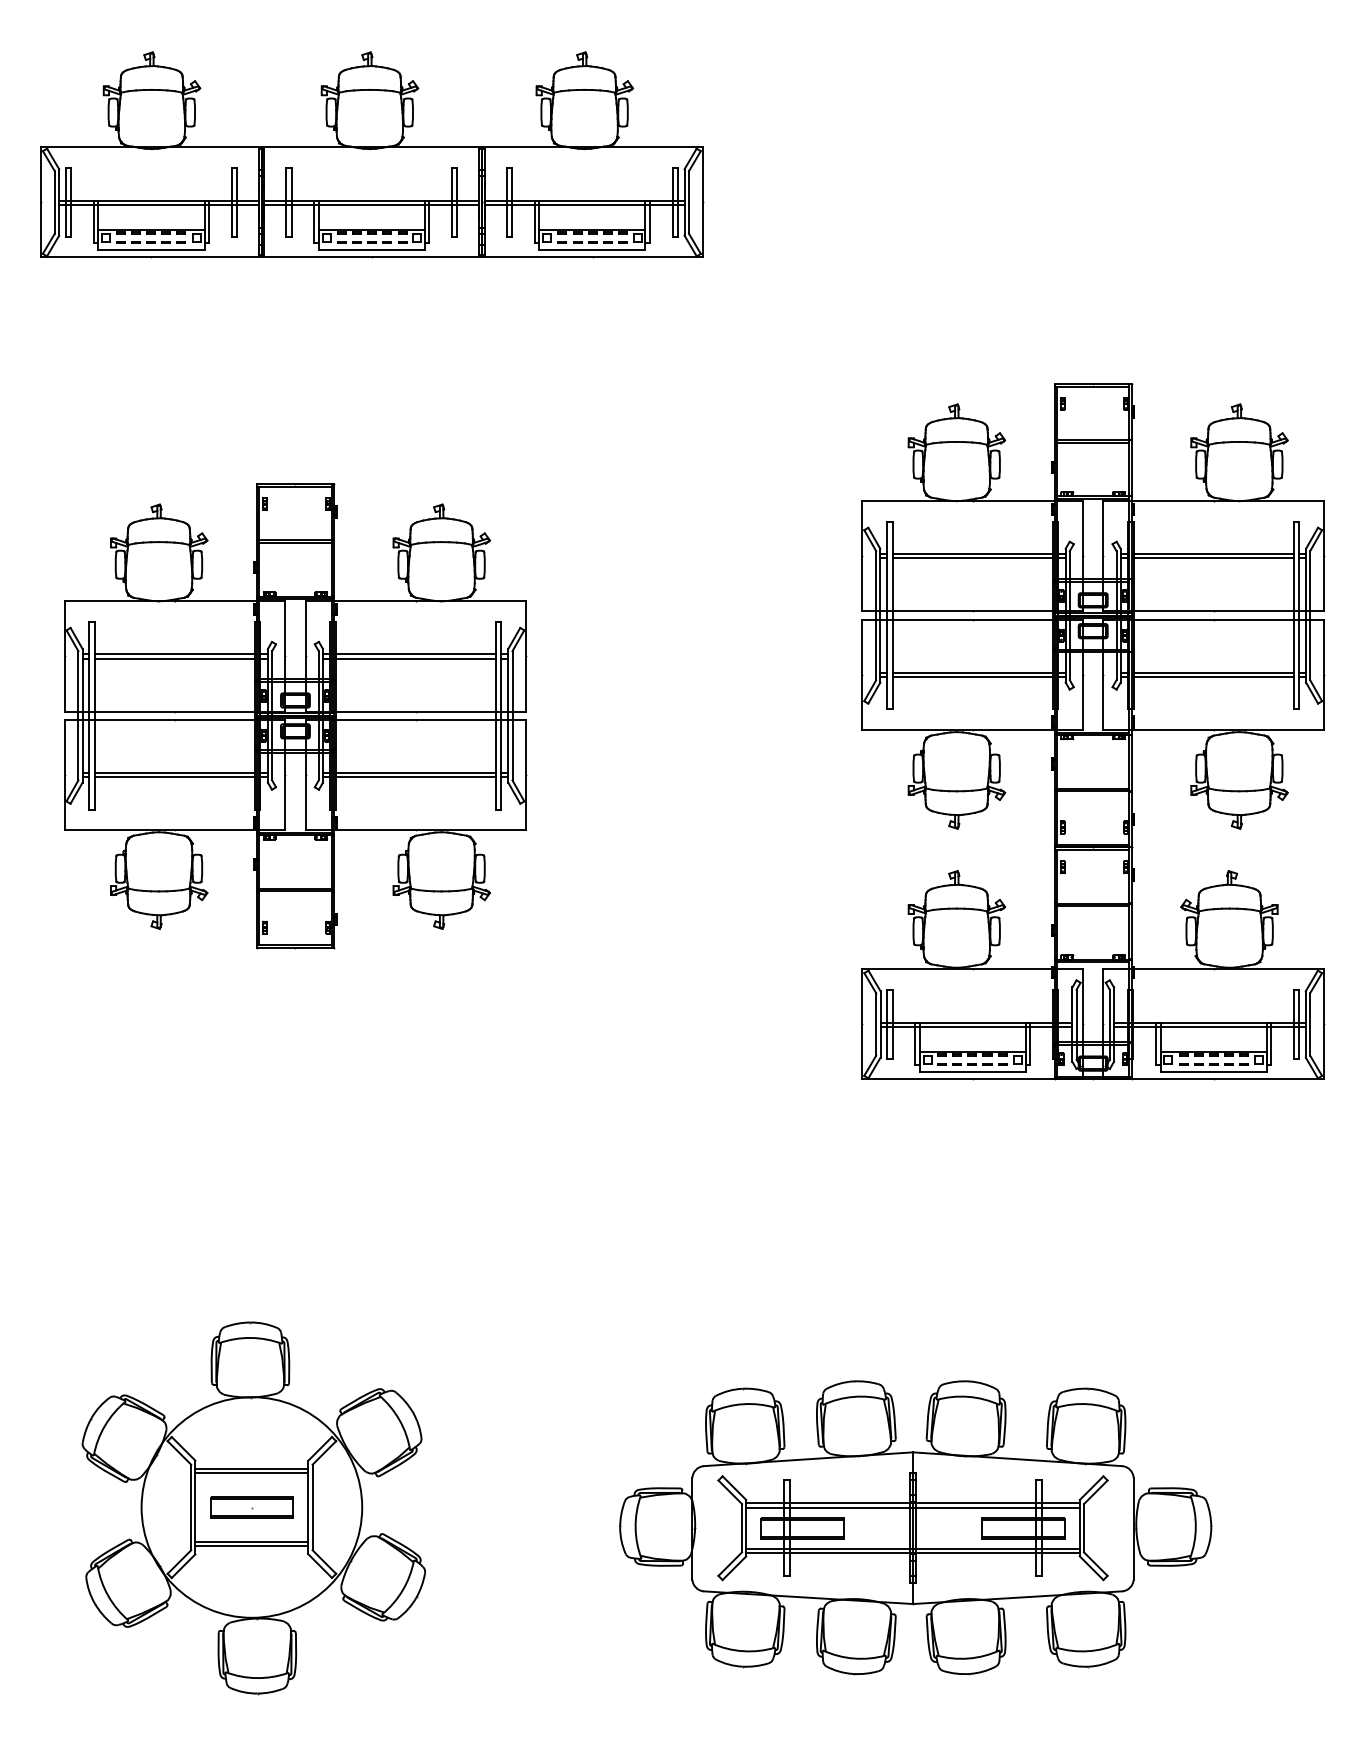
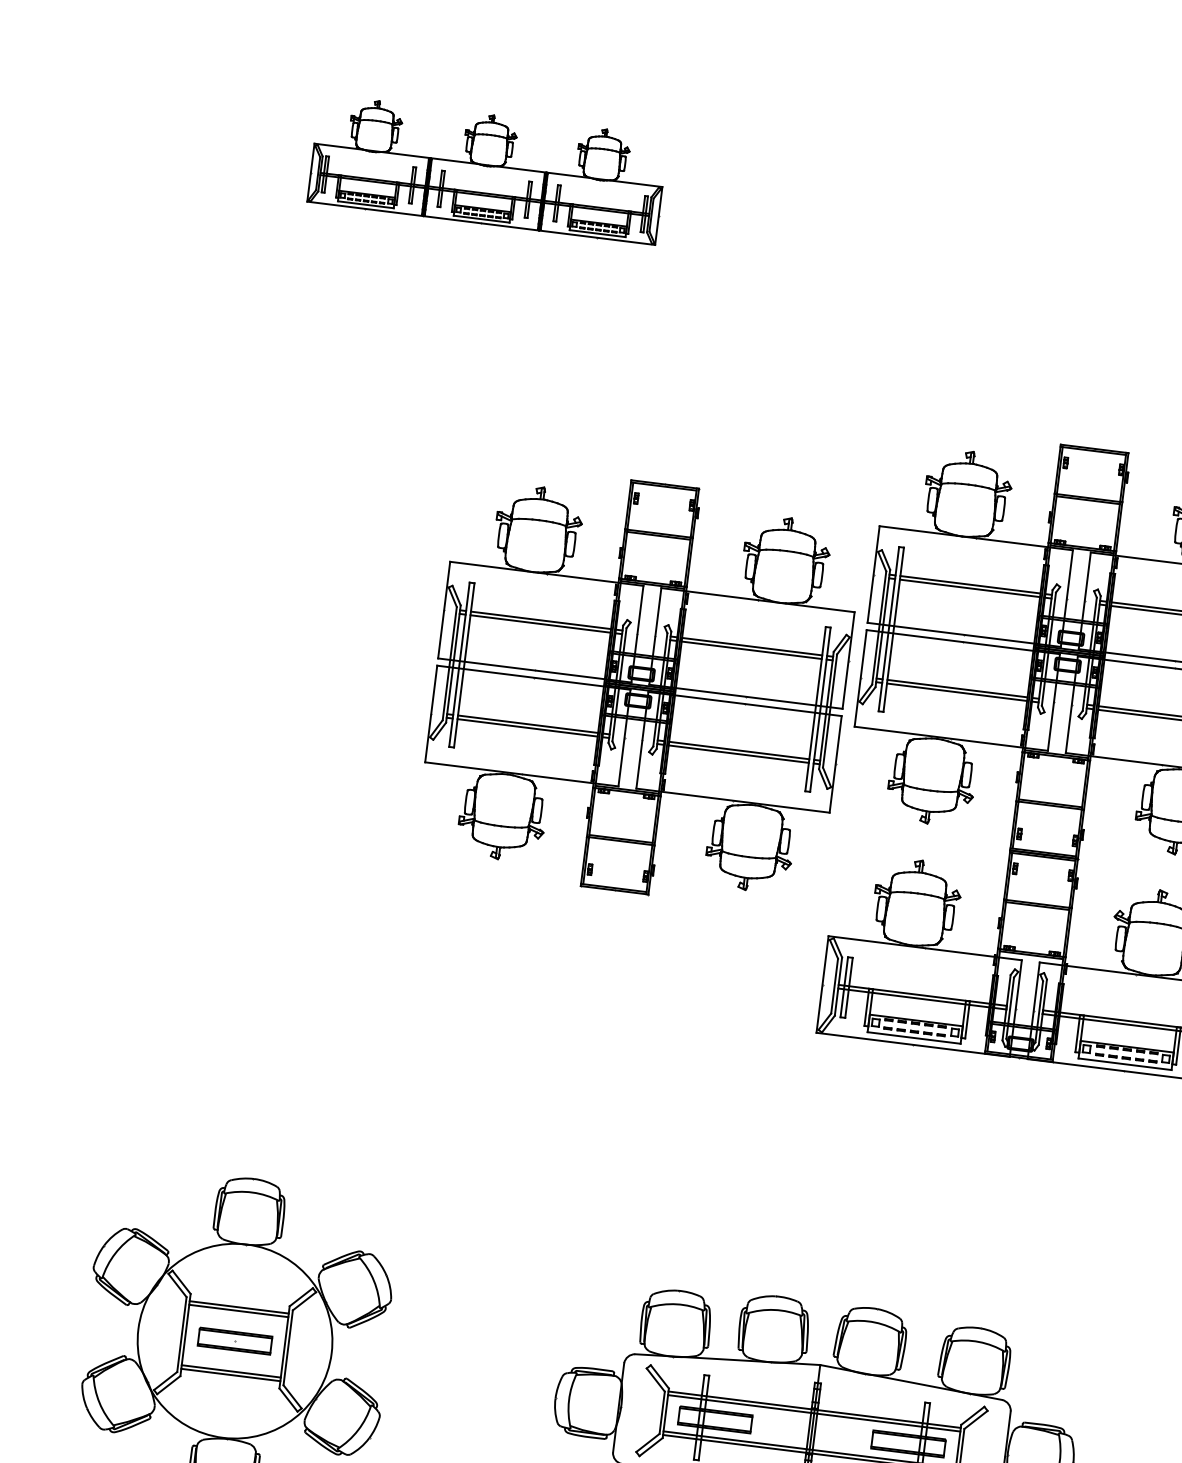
part: (372, 154) -> (488, 169), size x0.6
part: (295, 716) -> (639, 687), moved

